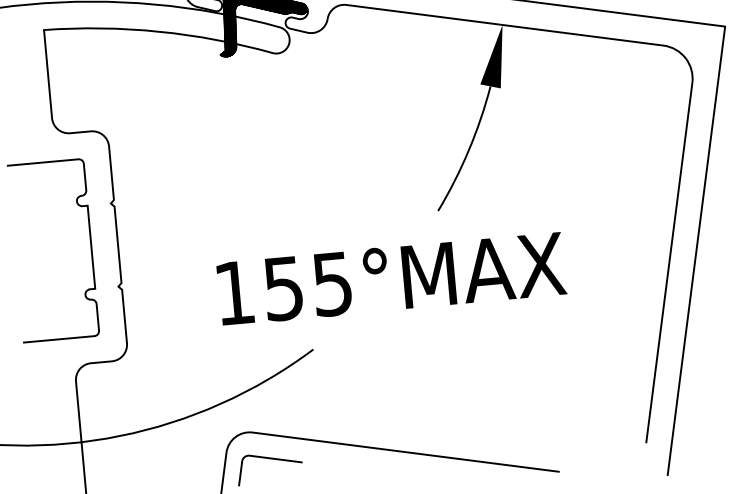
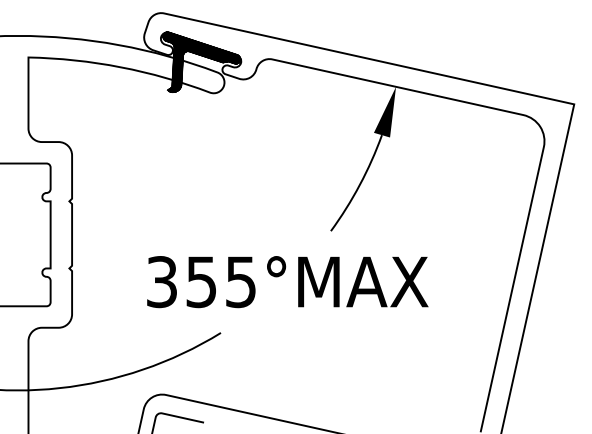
text: (234, 293) -> (161, 282), 155°MAX -> 355°MAX

